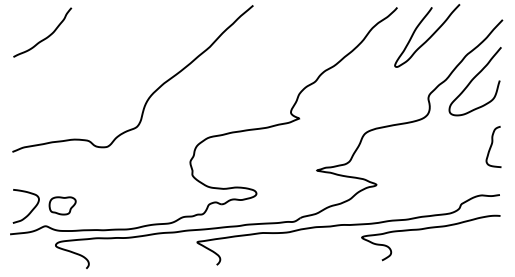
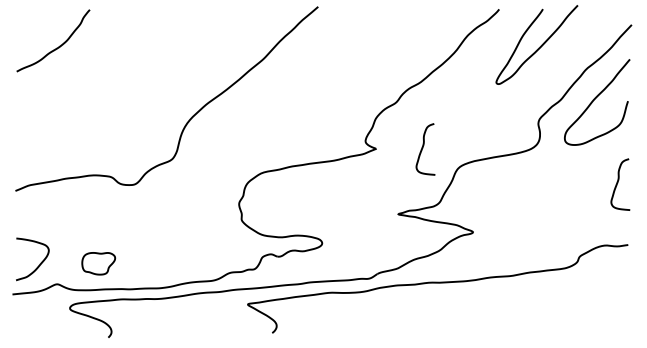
curve: (336, 119) -> (422, 150), added
part: (62, 205) -> (98, 263), moved
curve: (426, 229) -> (535, 288), removed

